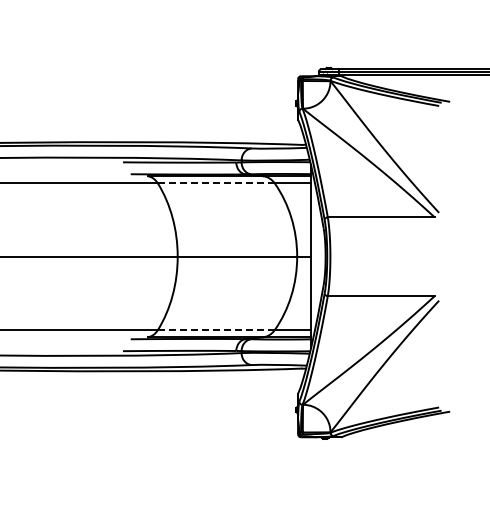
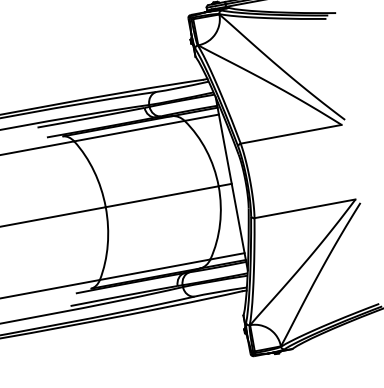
line: (215, 183) -> (128, 131), dashed -> solid
line: (215, 330) -> (154, 270), dashed -> solid

